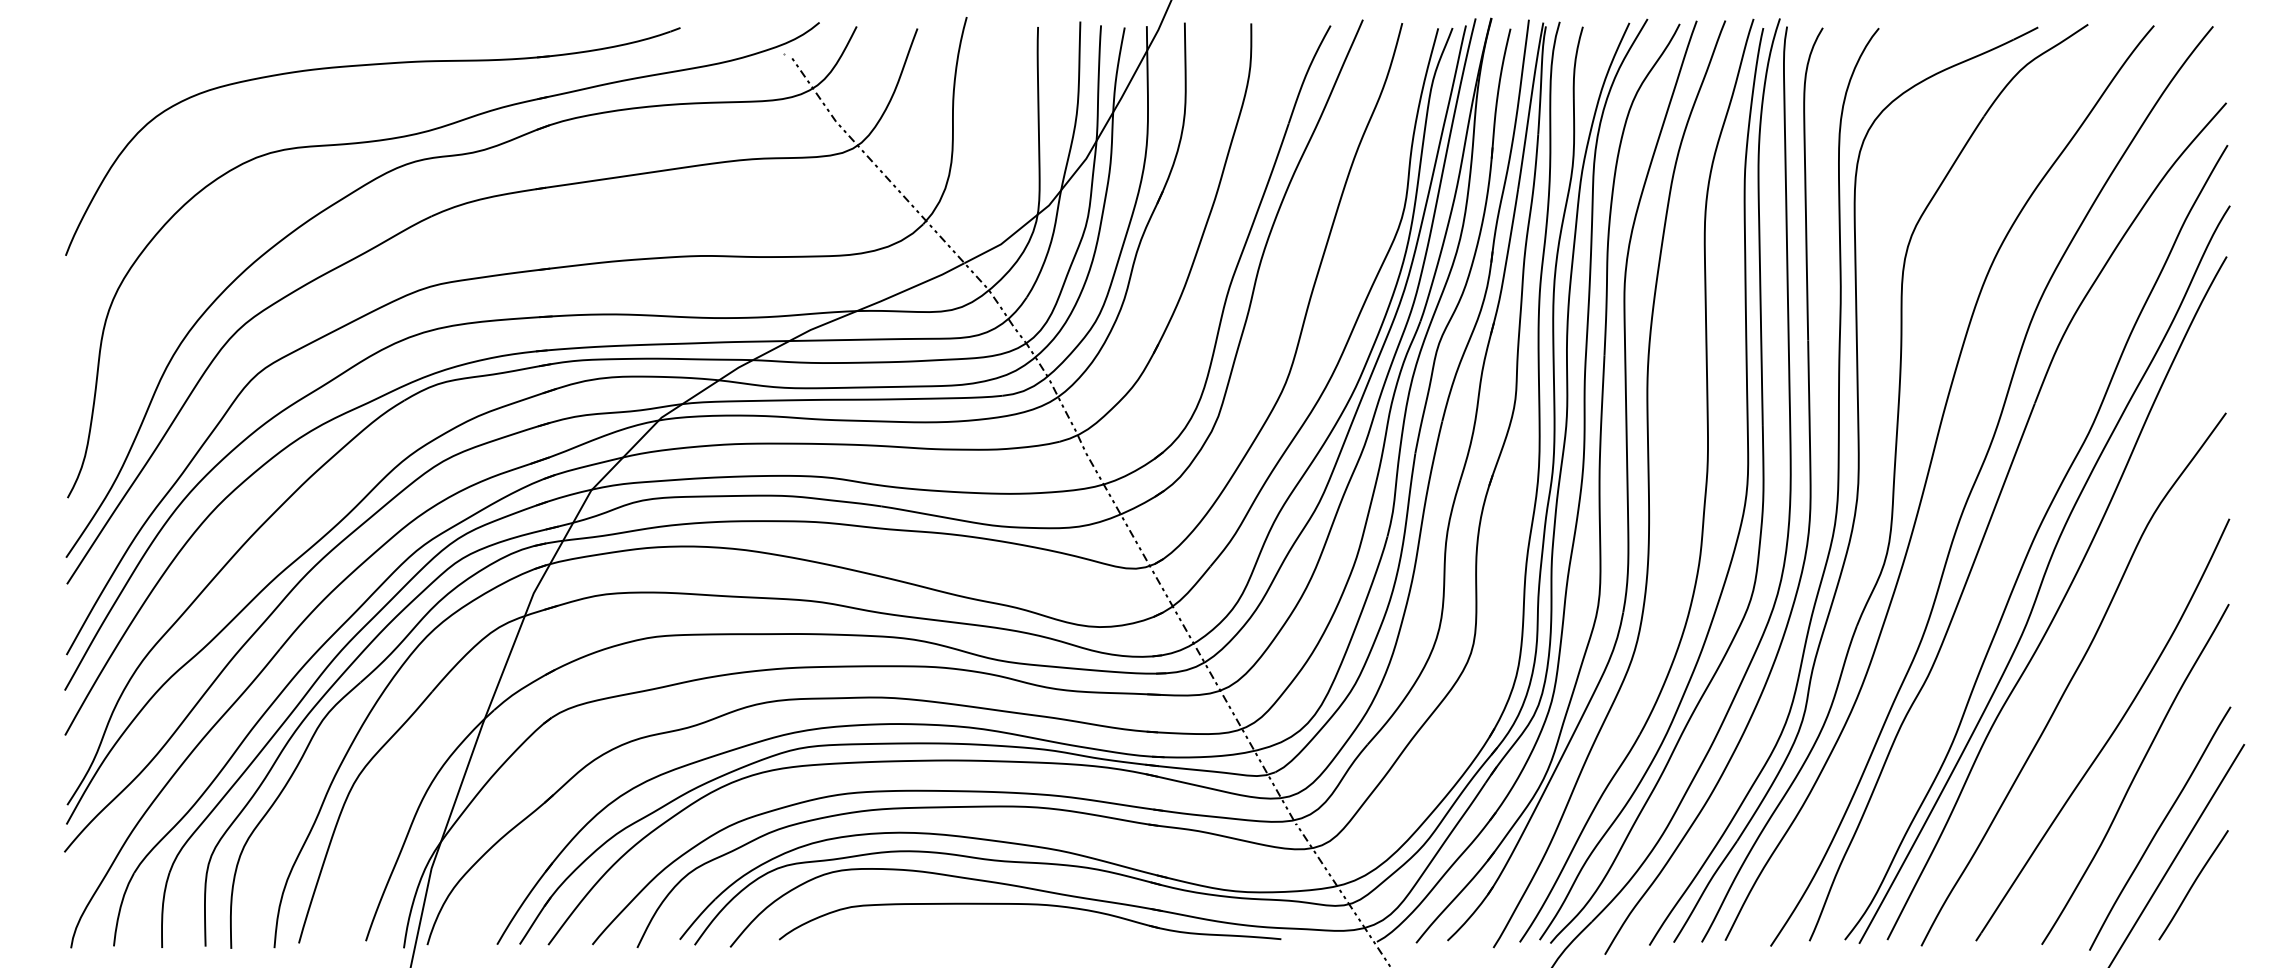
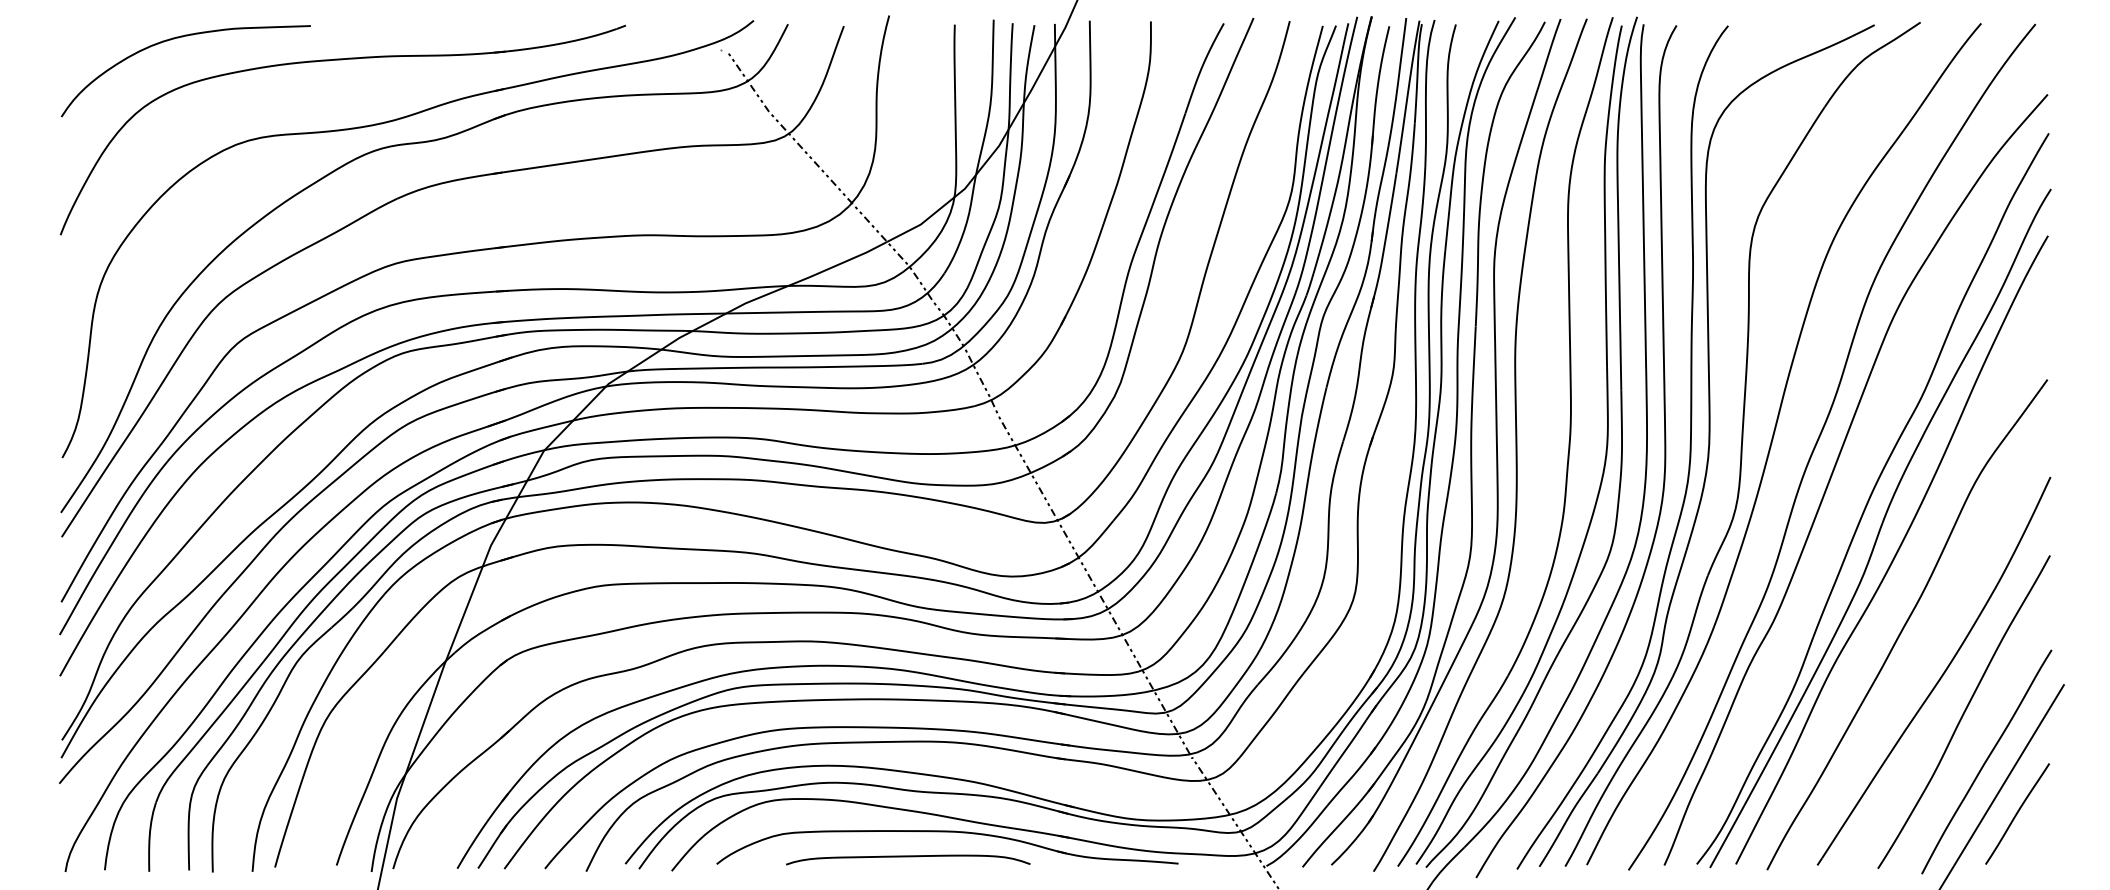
curve: (191, 42) -> (176, 38), added
curve: (987, 932) -> (908, 857), added

